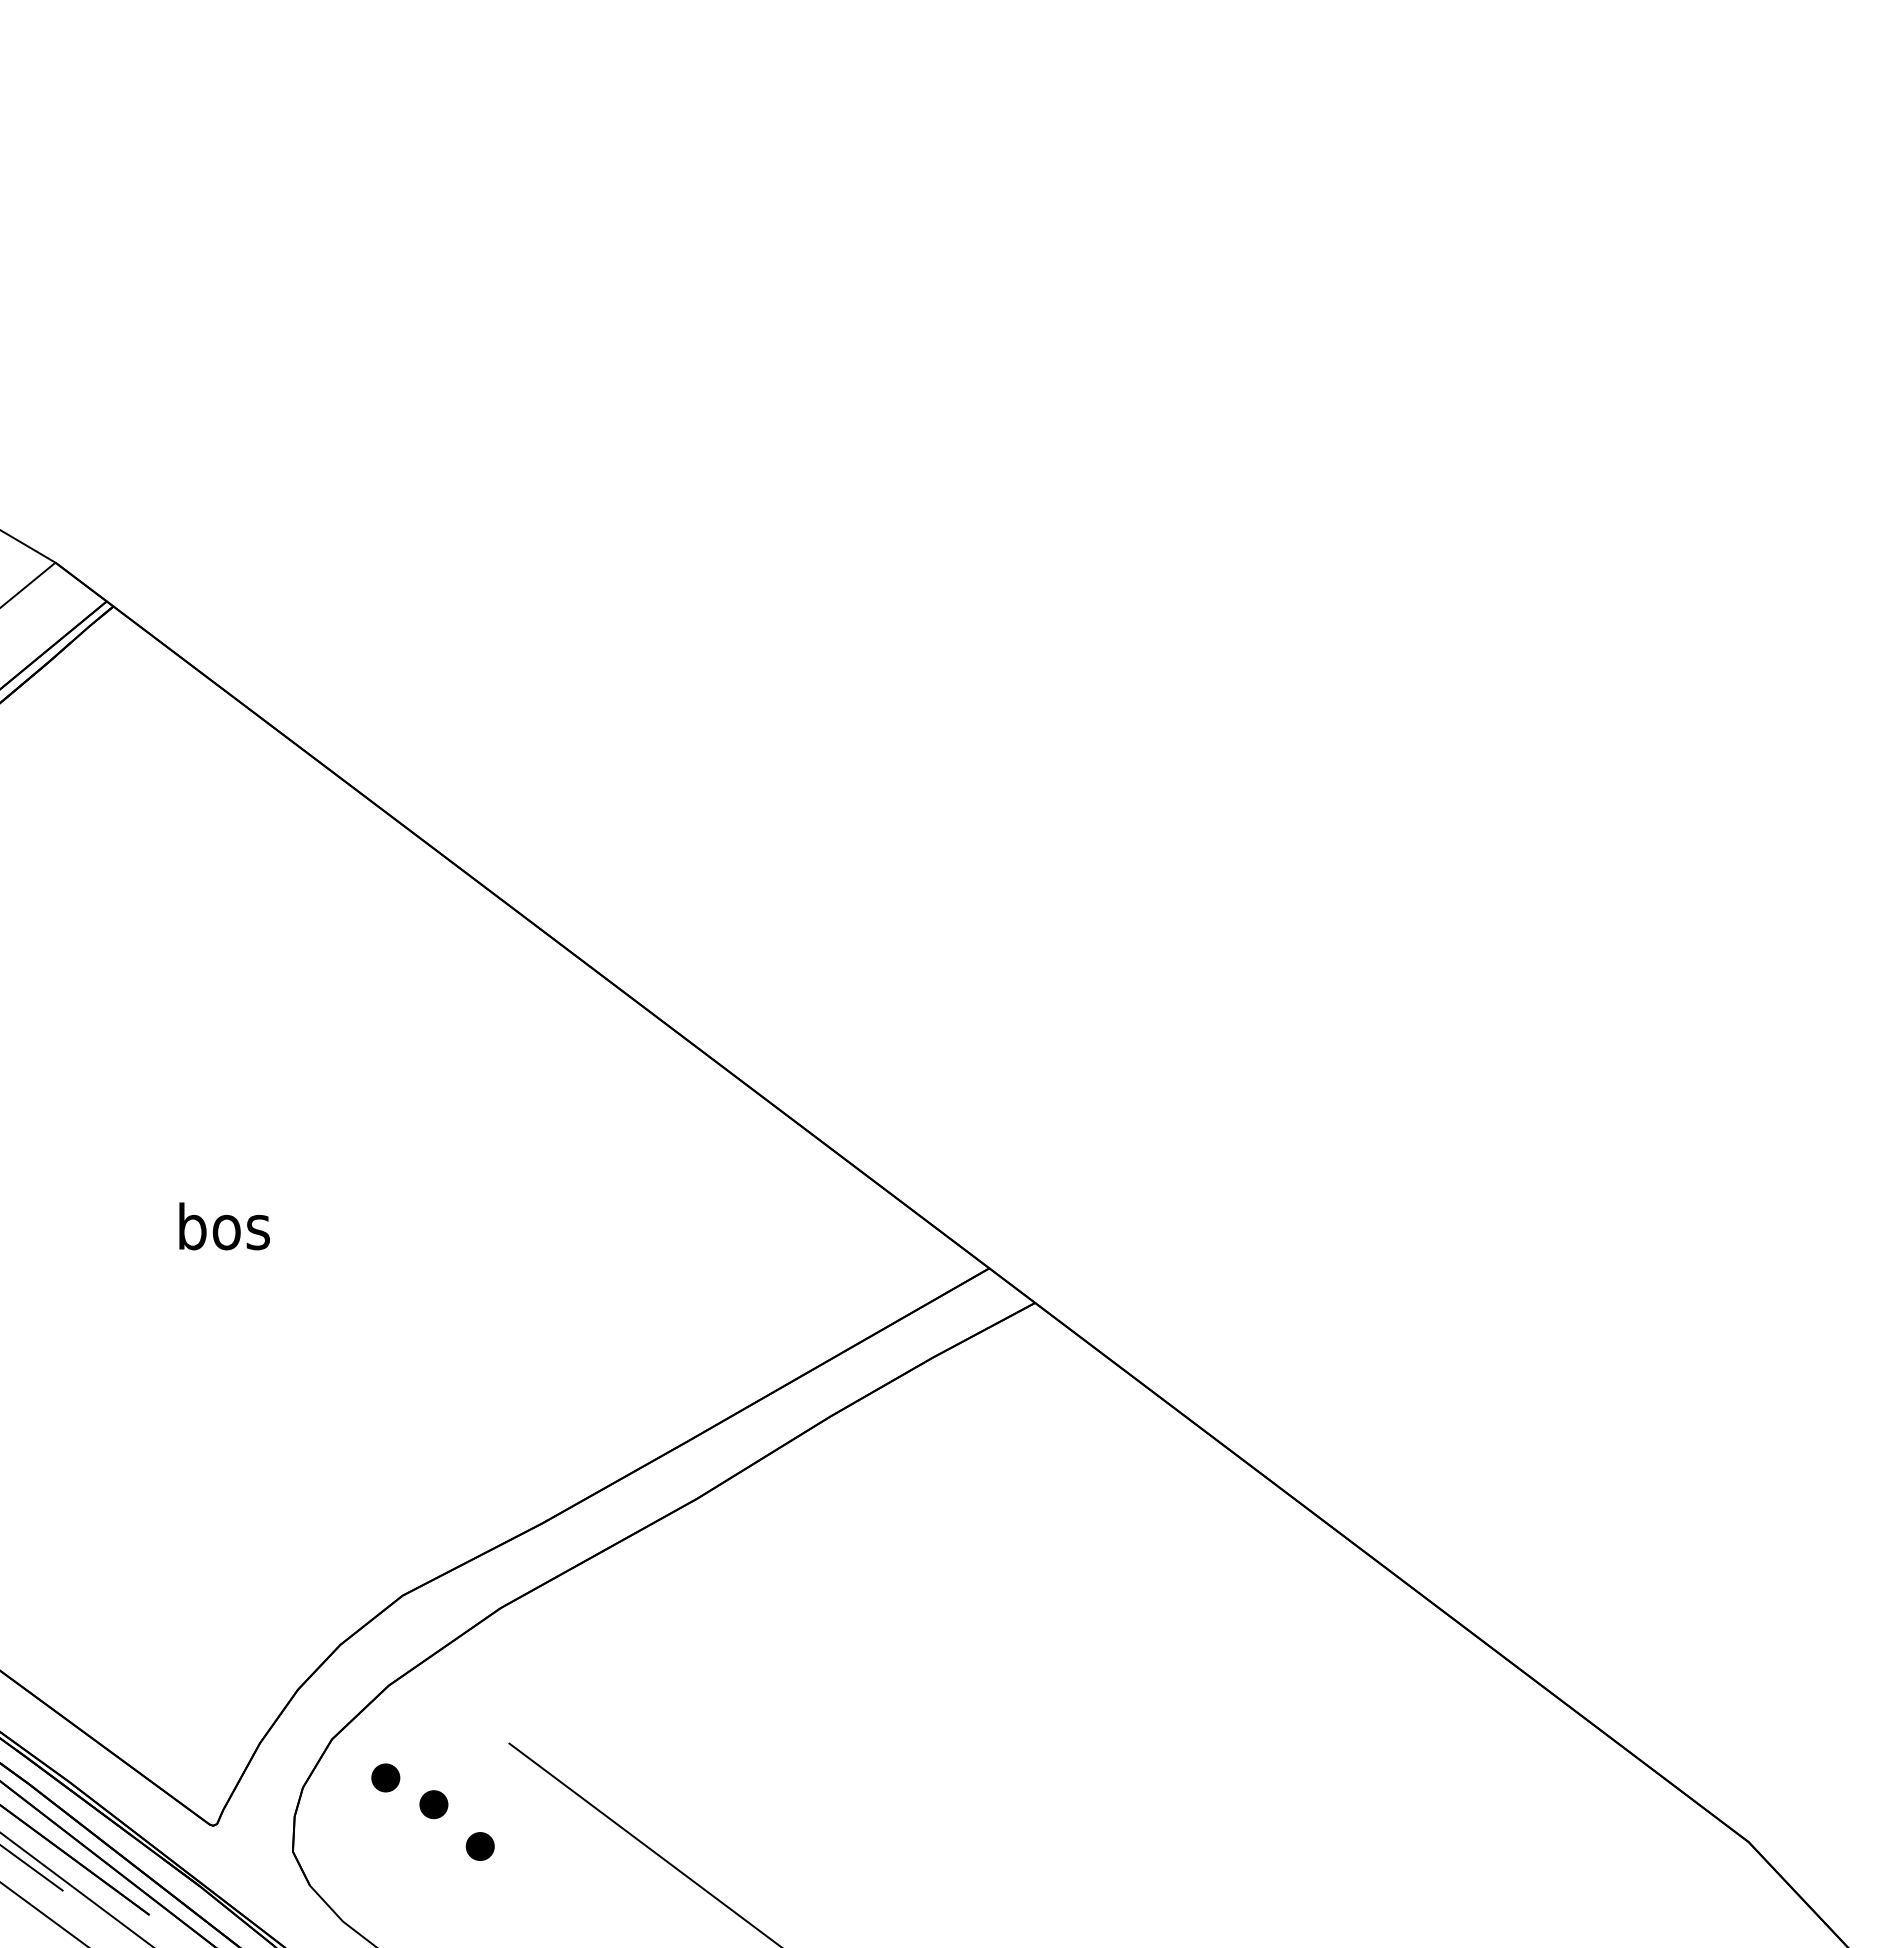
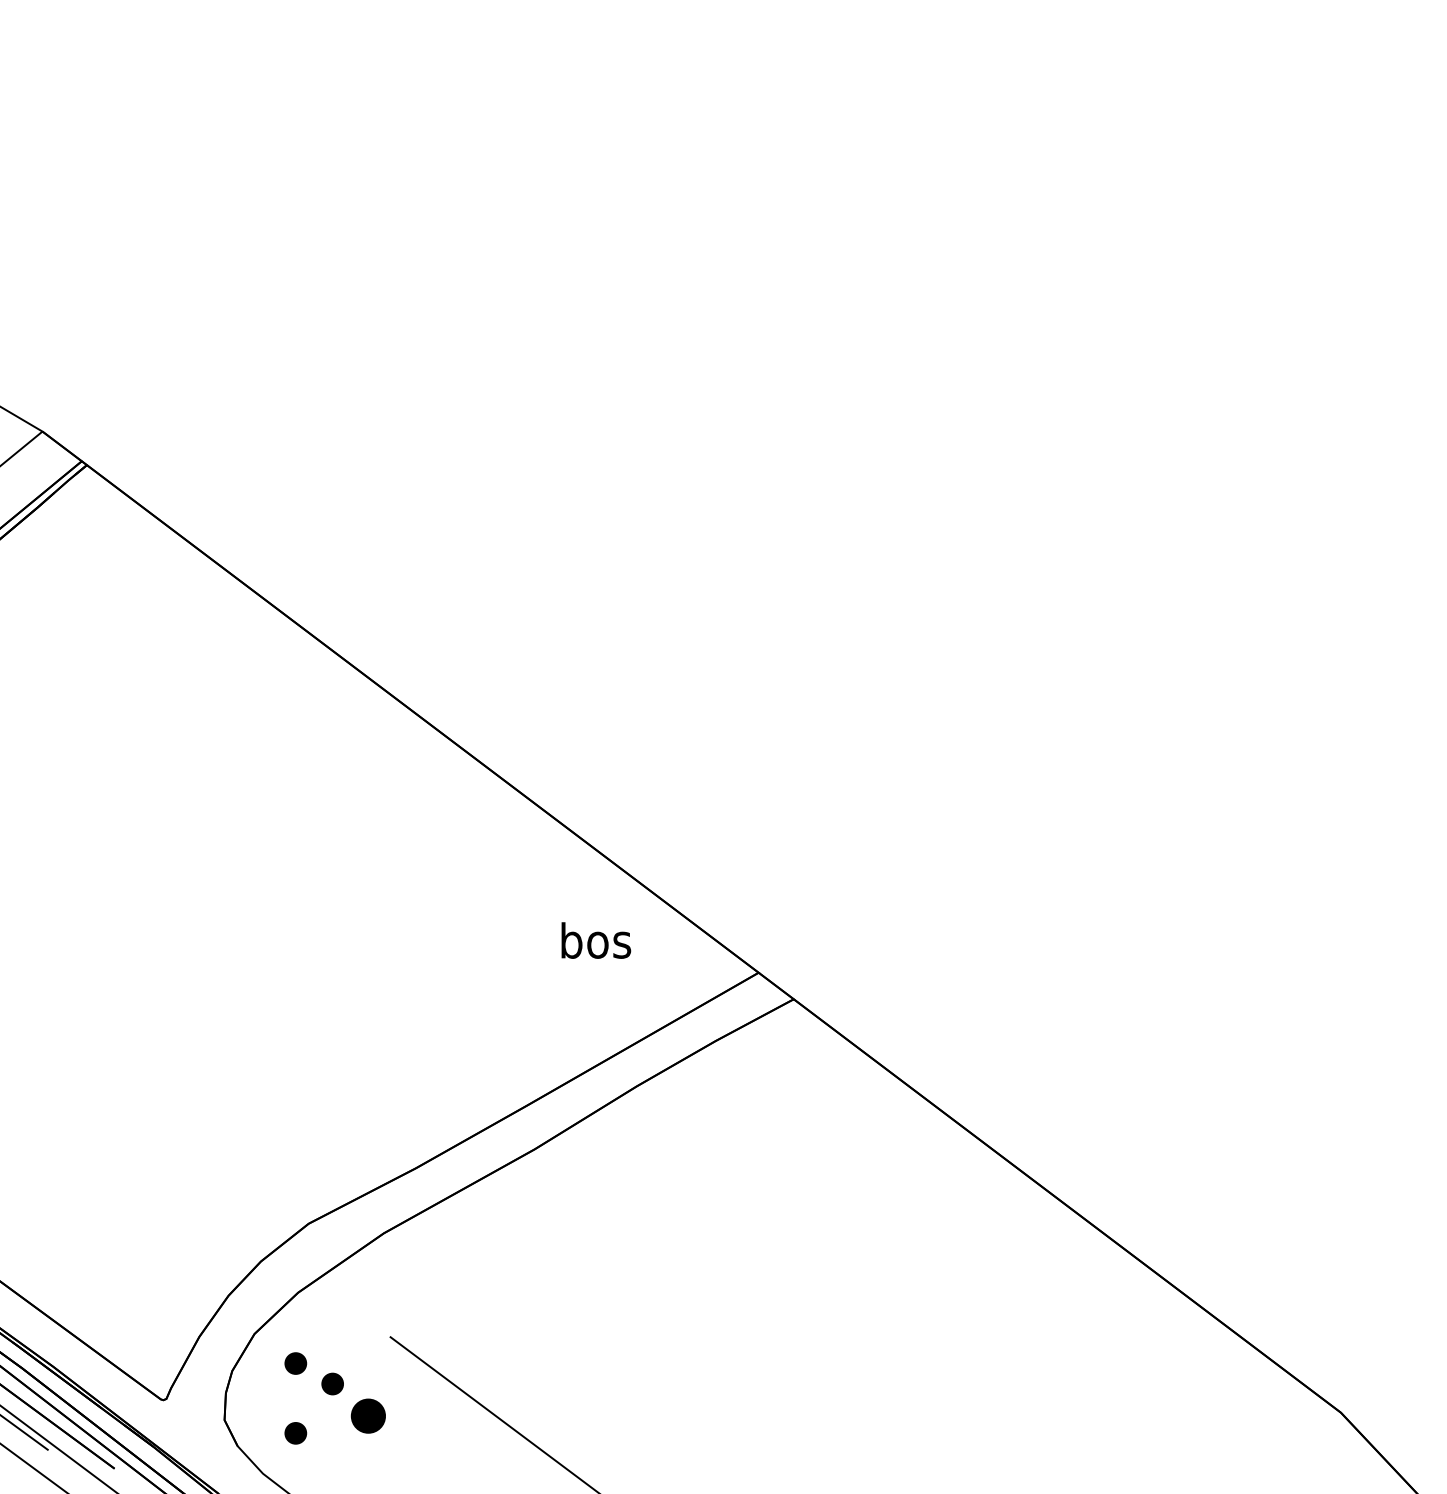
text: (224, 1226) -> (596, 940), moved
part: (479, 1846) -> (367, 1416), size x1.6
part: (385, 1868) -> (295, 1432), added

